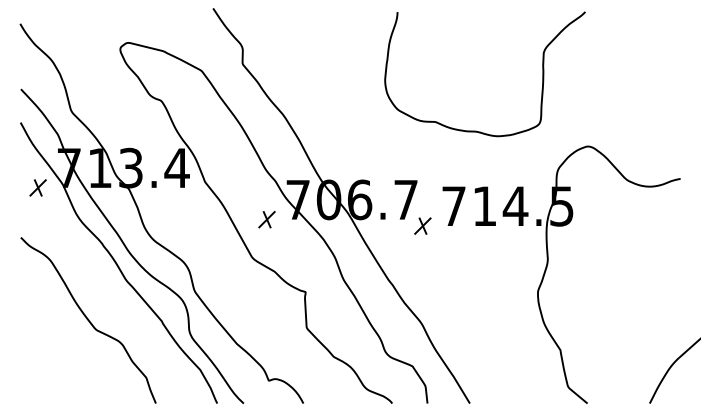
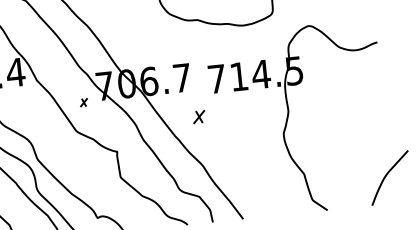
part: (266, 219) -> (83, 102), size x0.6
part: (422, 225) -> (198, 116), moved

